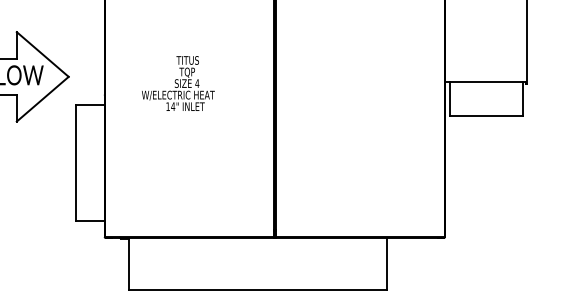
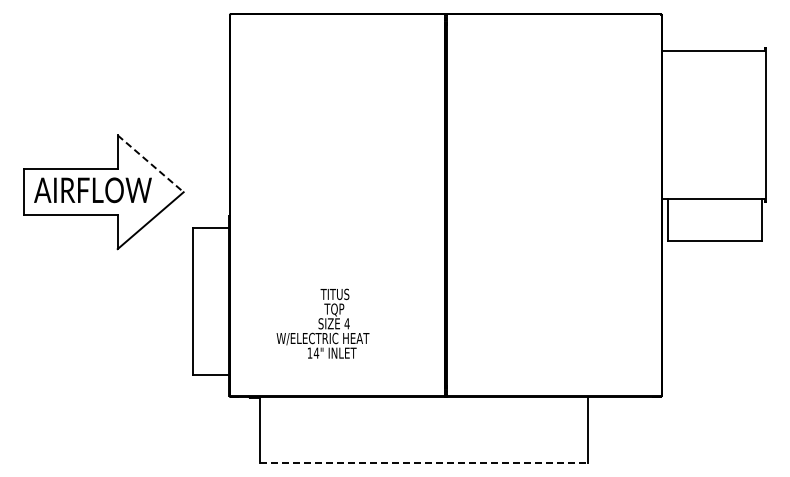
line: (42, 54) -> (150, 163), solid -> dashed
text: (177, 83) -> (322, 323), moved
line: (257, 289) -> (423, 462), solid -> dashed

